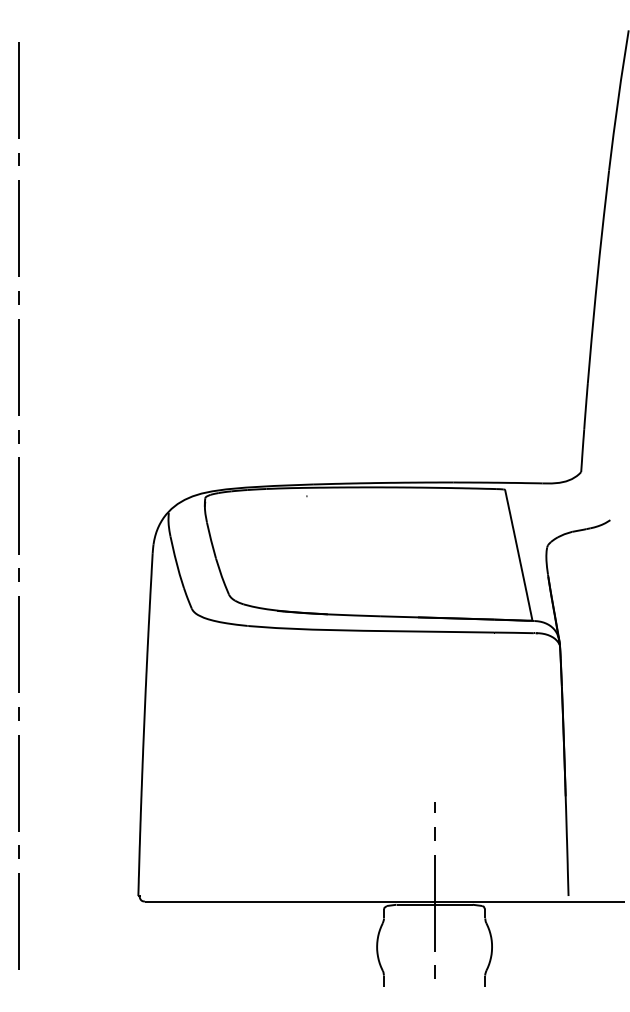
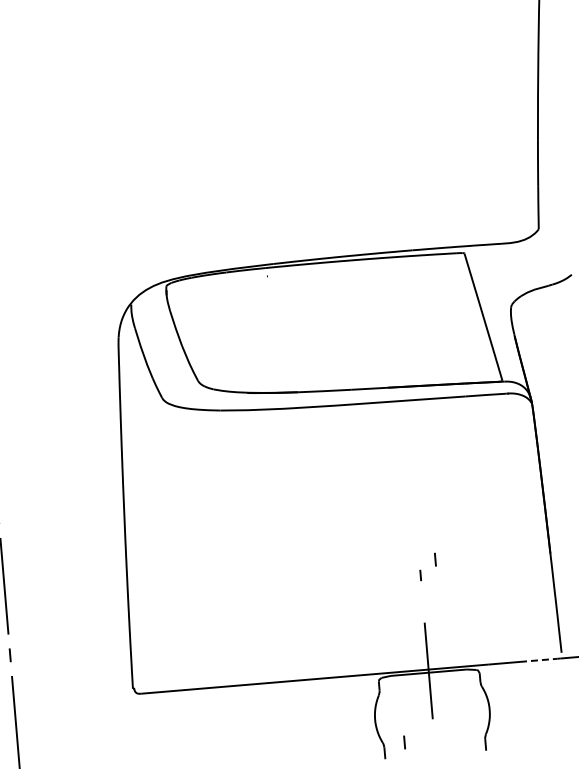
line: (434, 833) -> (435, 559), moved
line: (544, 901) -> (538, 660), solid -> dashed
line: (434, 971) -> (404, 741), moved

